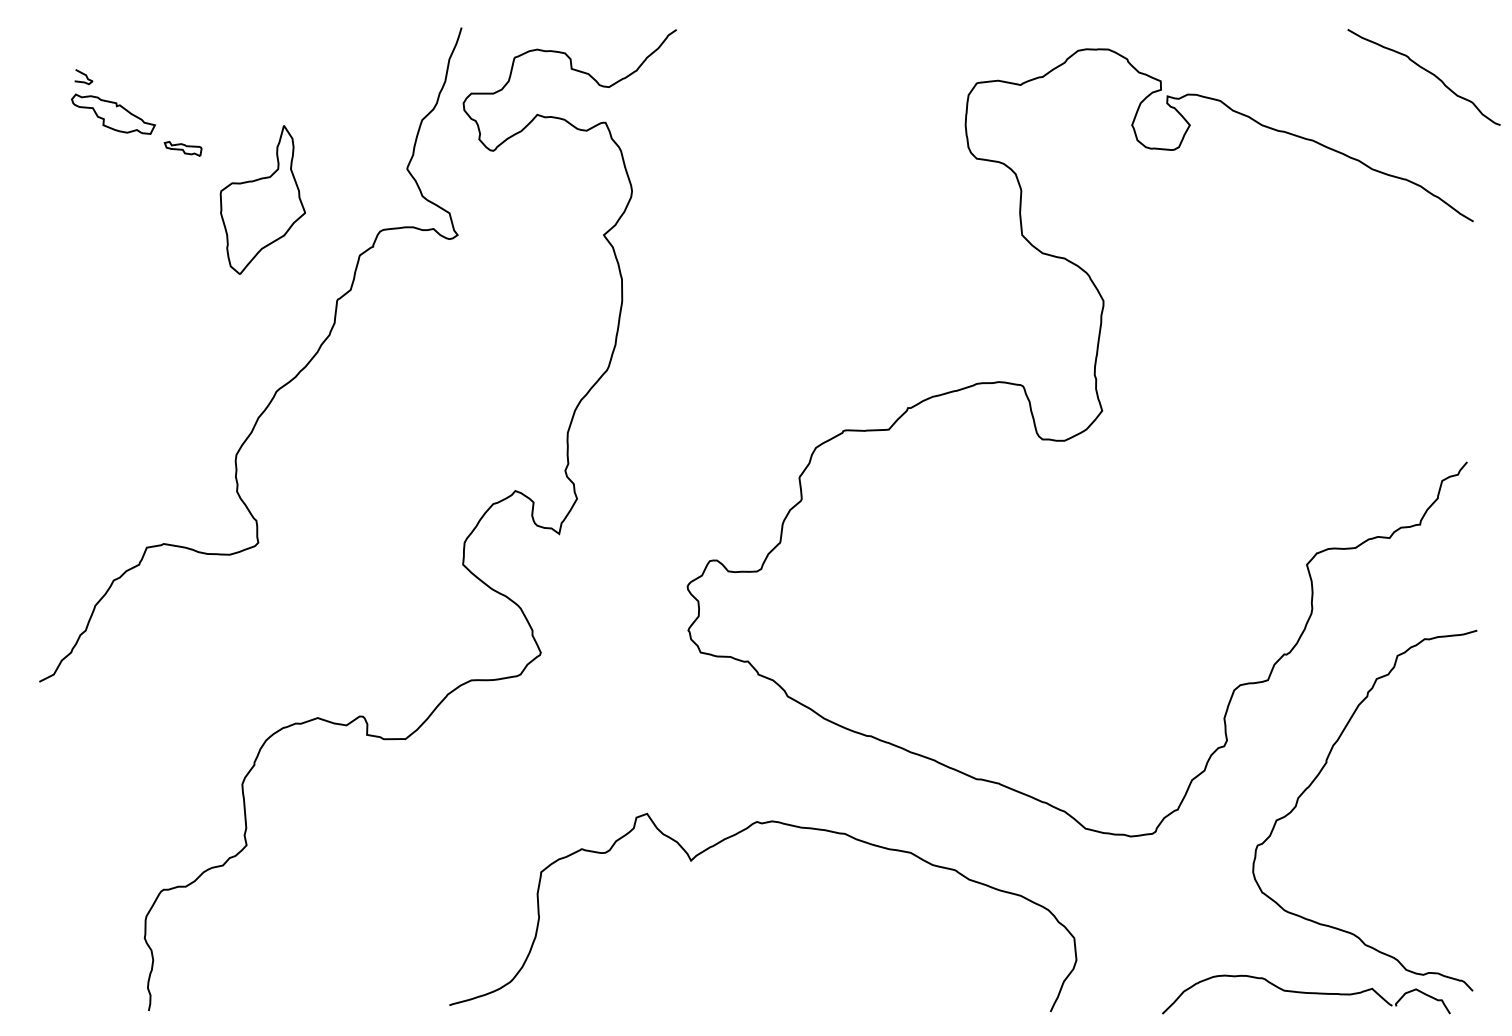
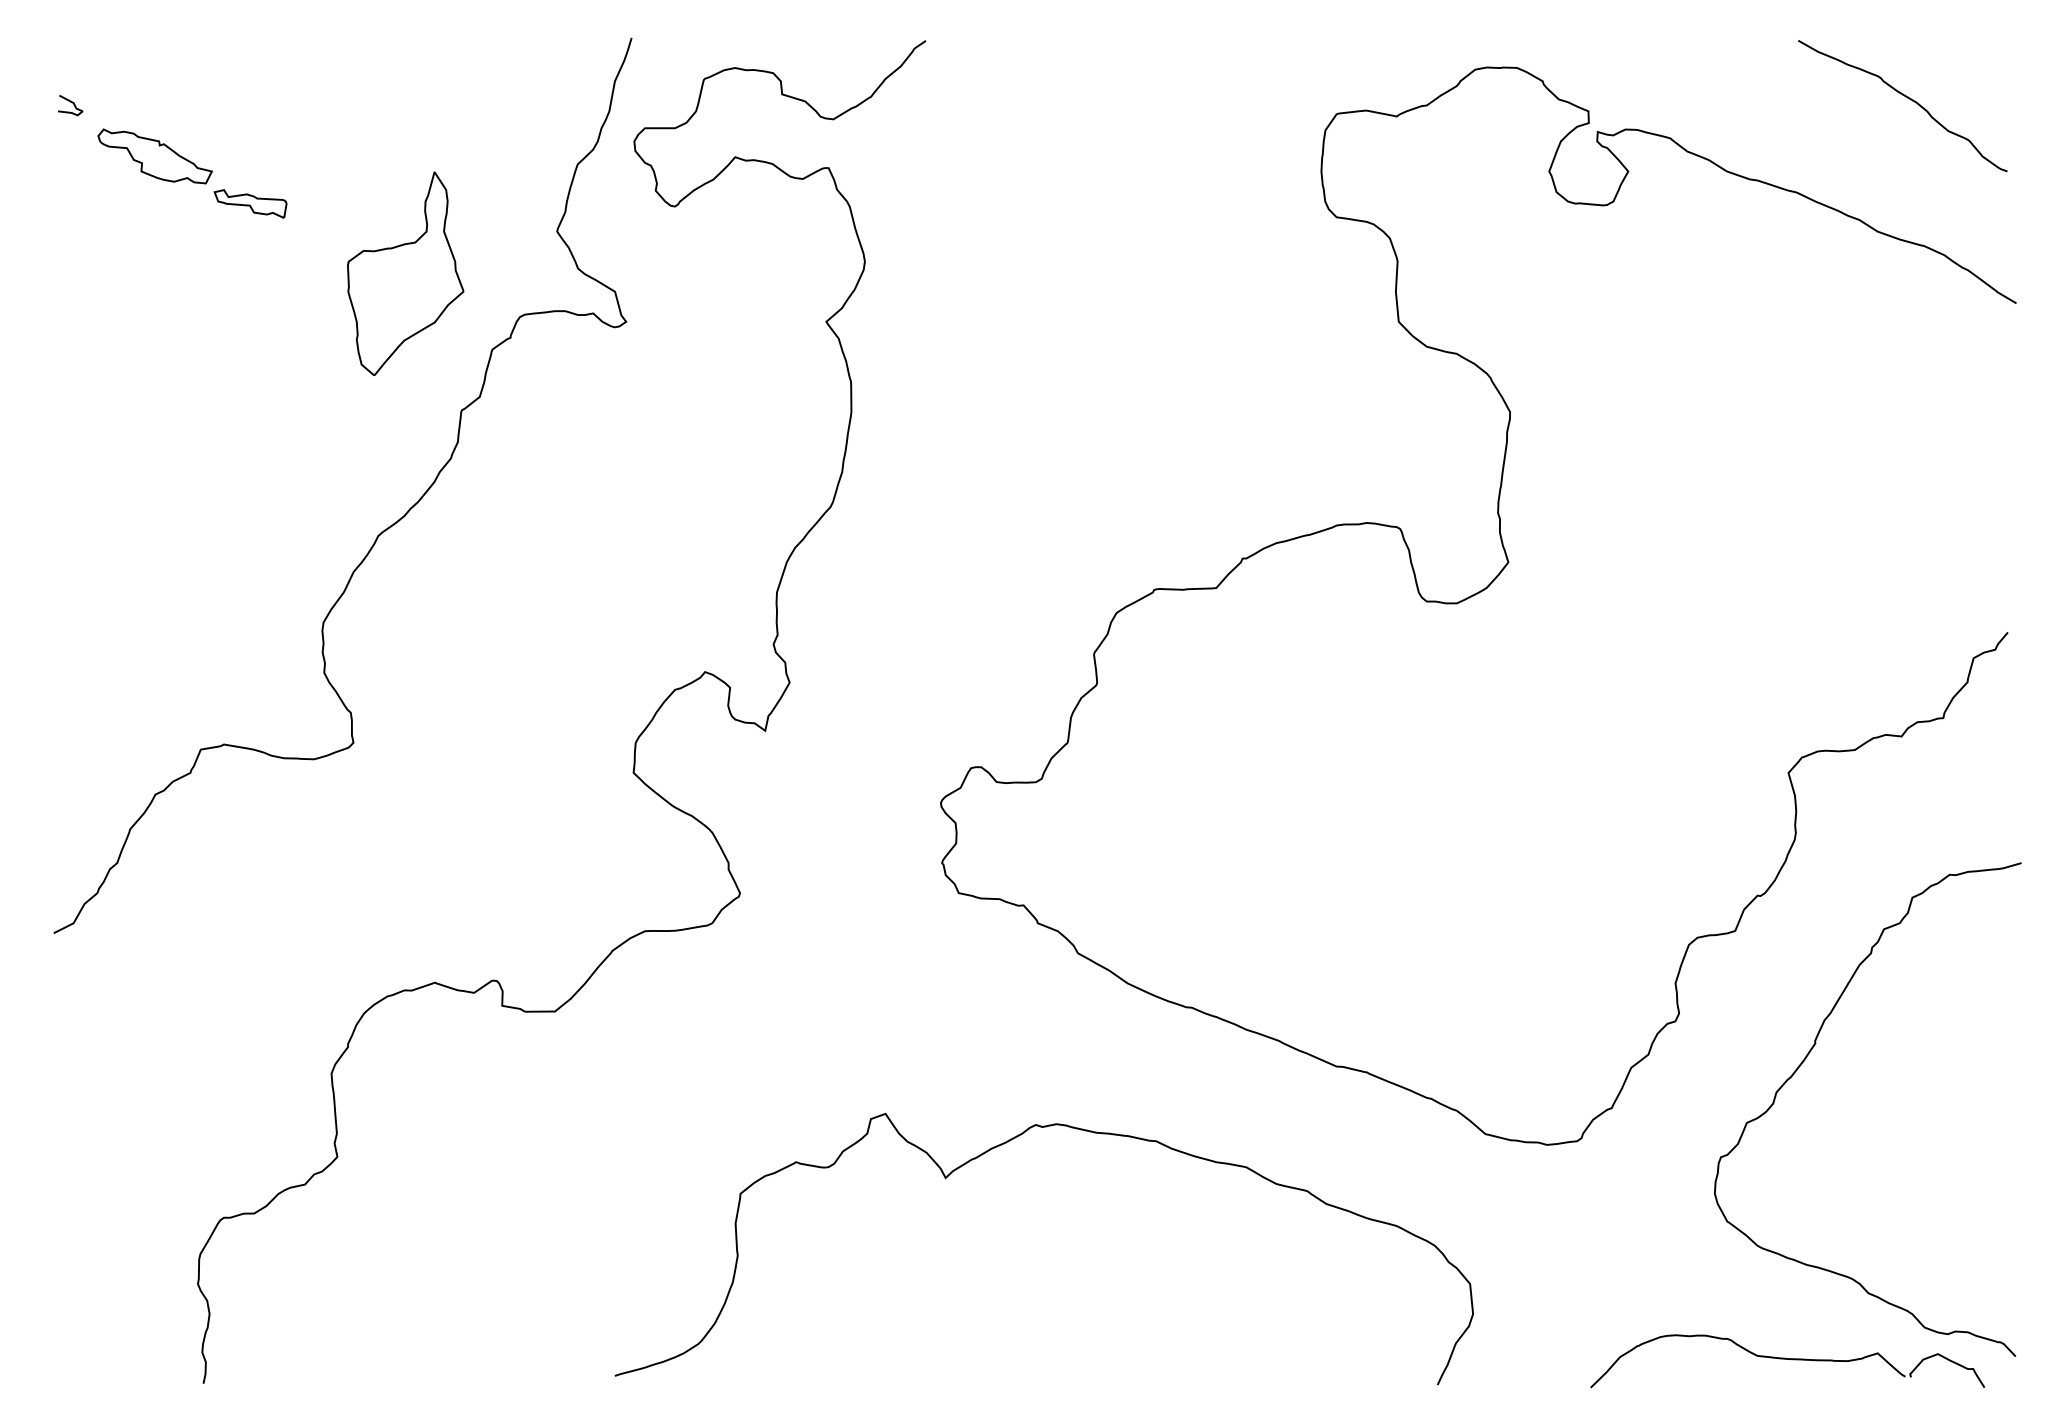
curve: (1427, 71) -> (1907, 98), moved
curve: (85, 75) -> (72, 103), moved
part: (183, 148) -> (250, 203), size x1.43
part: (262, 199) -> (405, 273), moved

